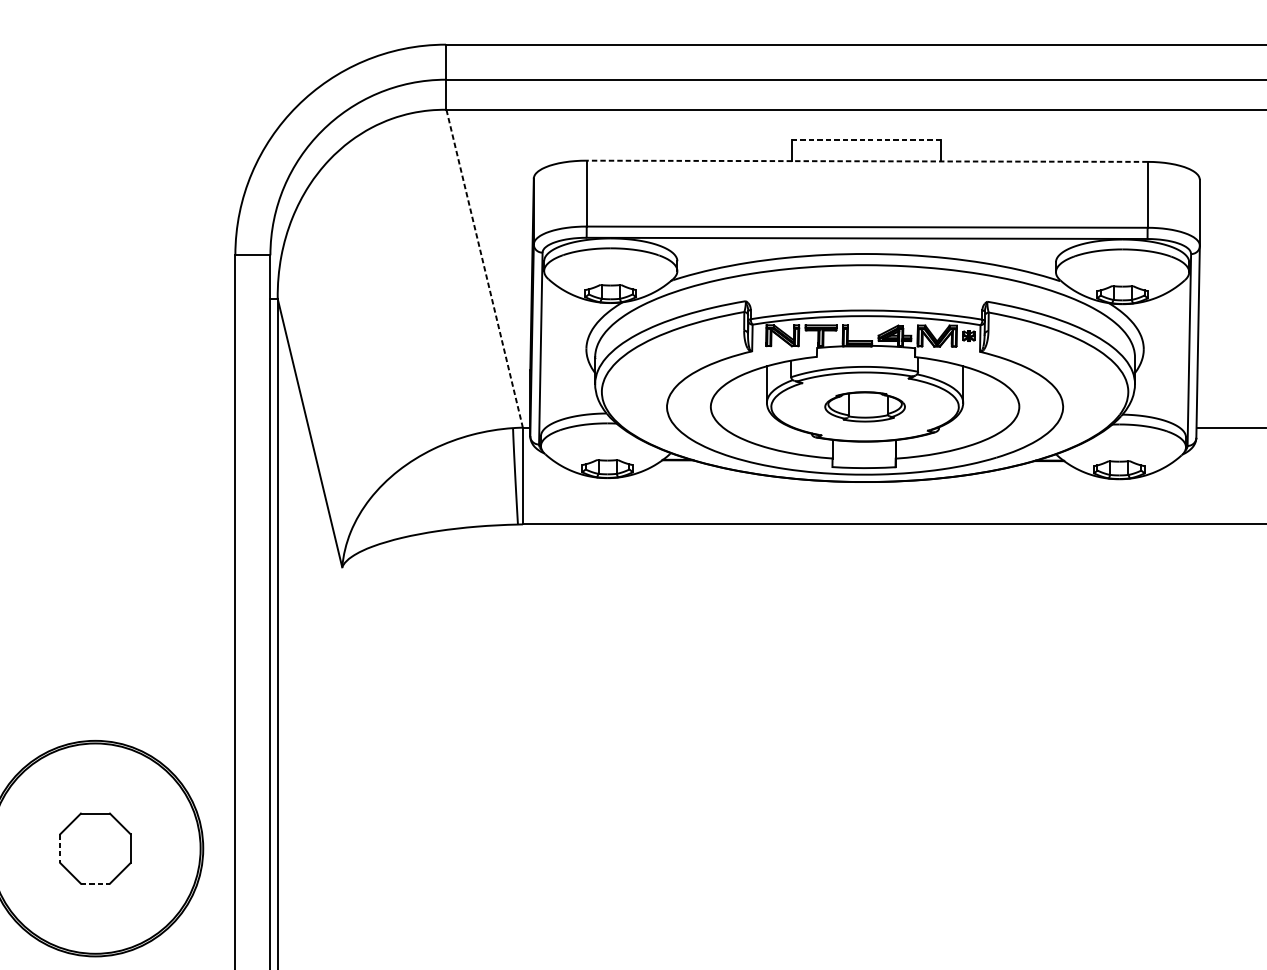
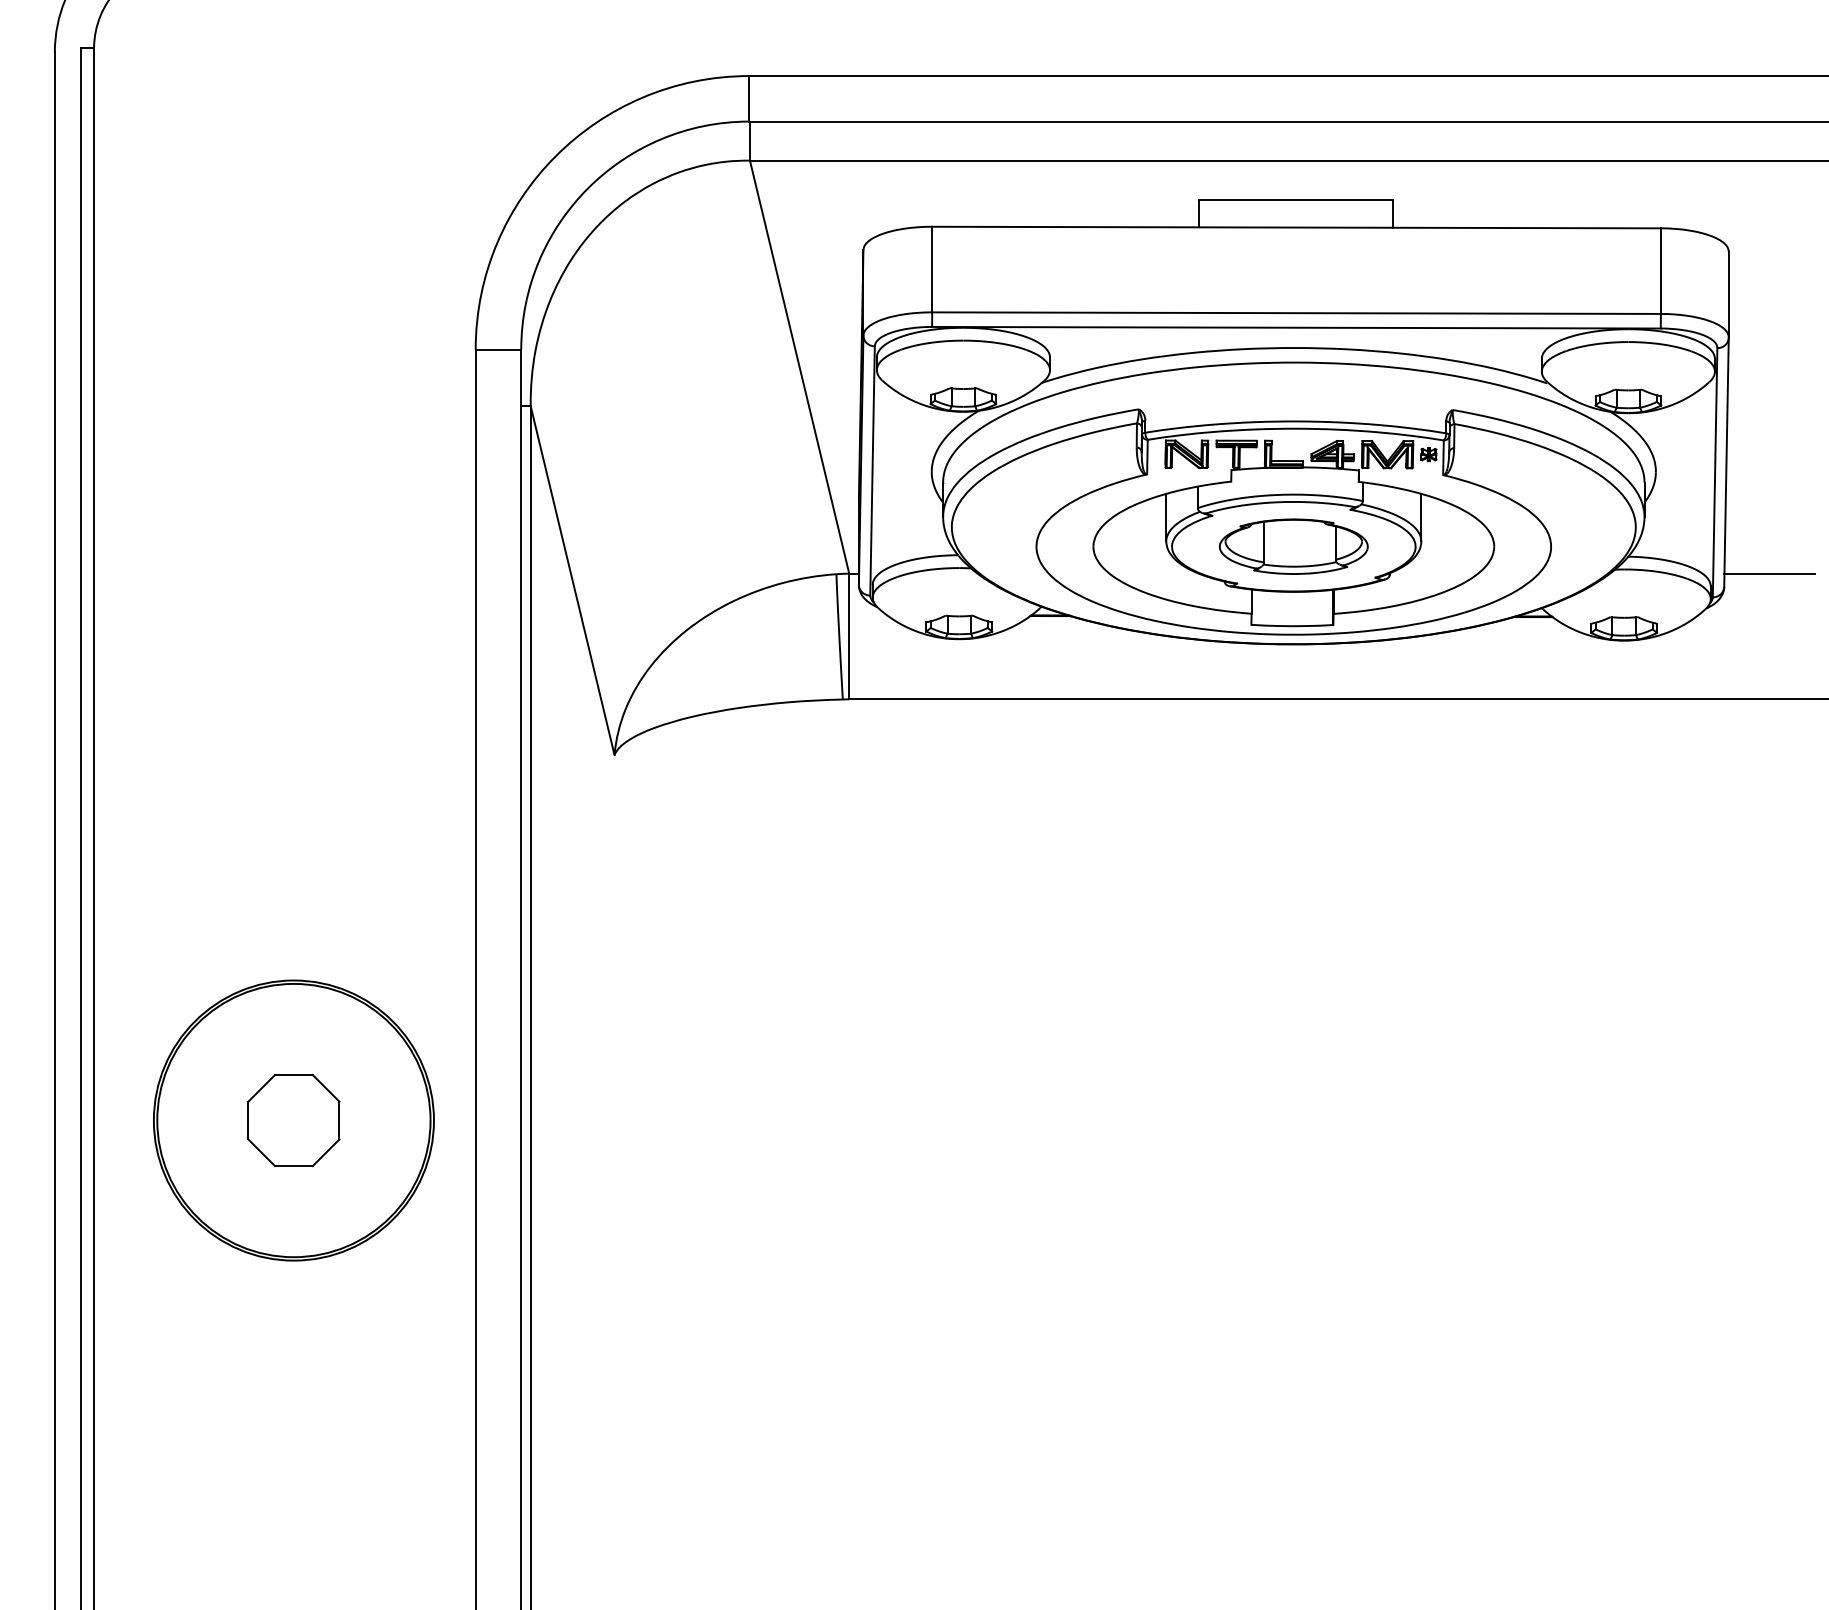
line: (866, 139) -> (1295, 199), dashed -> solid
line: (867, 161) -> (1296, 227), dashed -> solid
line: (484, 269) -> (799, 367), dashed -> solid
part: (864, 406) -> (1293, 546), size x1.43
line: (60, 848) -> (248, 1120), dashed -> solid
line: (95, 883) -> (293, 1166), dashed -> solid

